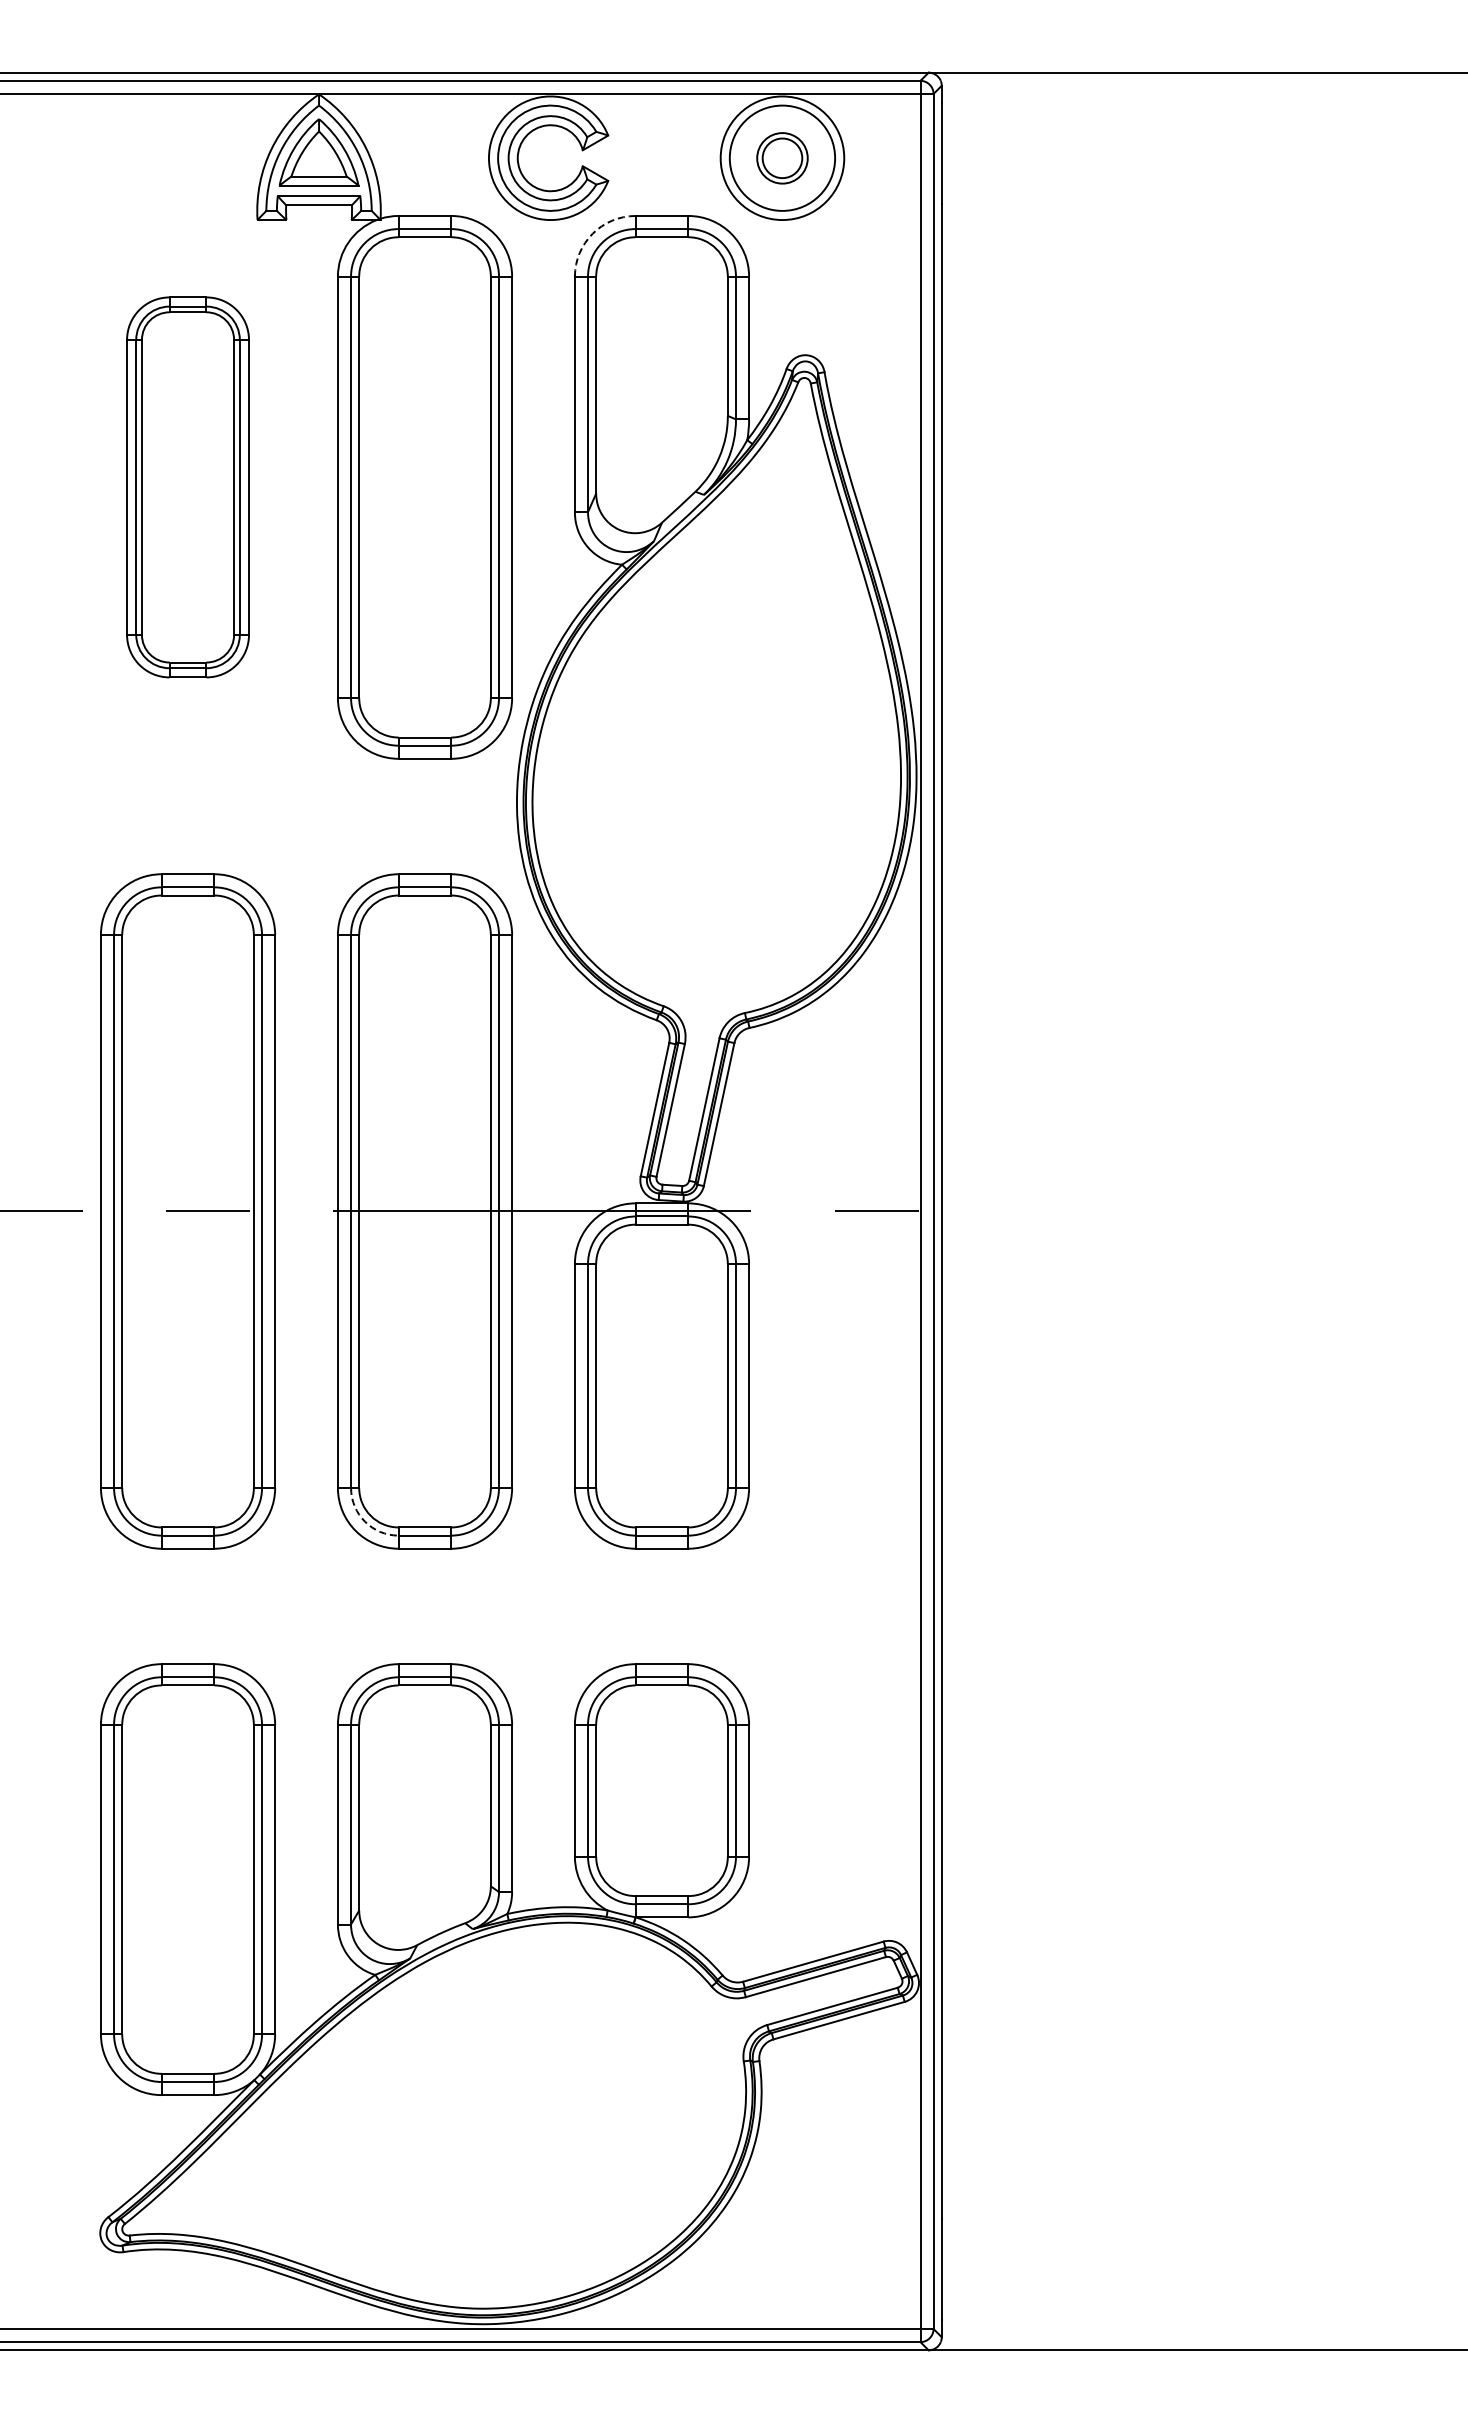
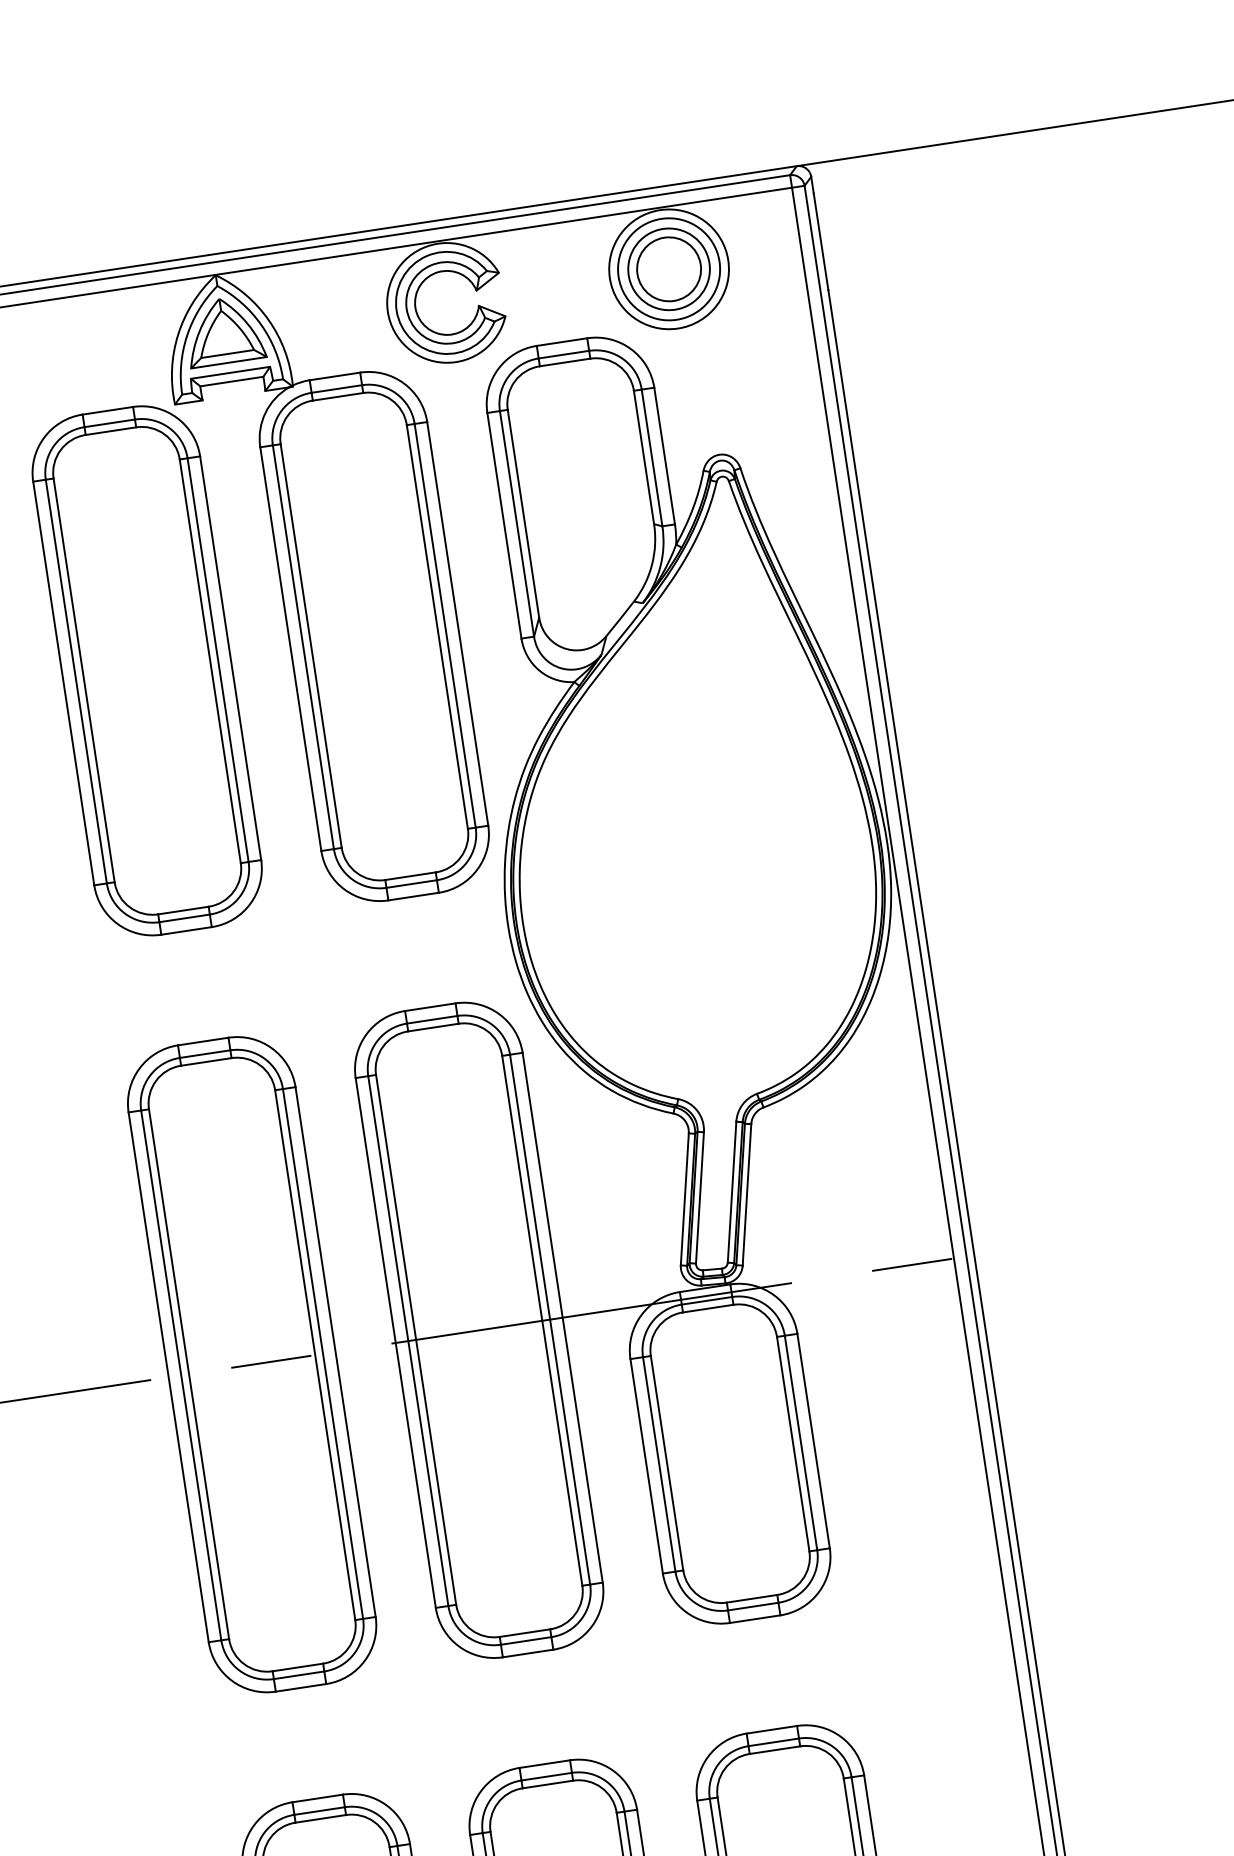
part: (782, 158) -> (669, 269), size x1.67
arc: (592, 233) -> (497, 368), dashed -> solid
part: (187, 487) -> (146, 671), size x1.43
arc: (365, 1521) -> (467, 1636), dashed -> solid

